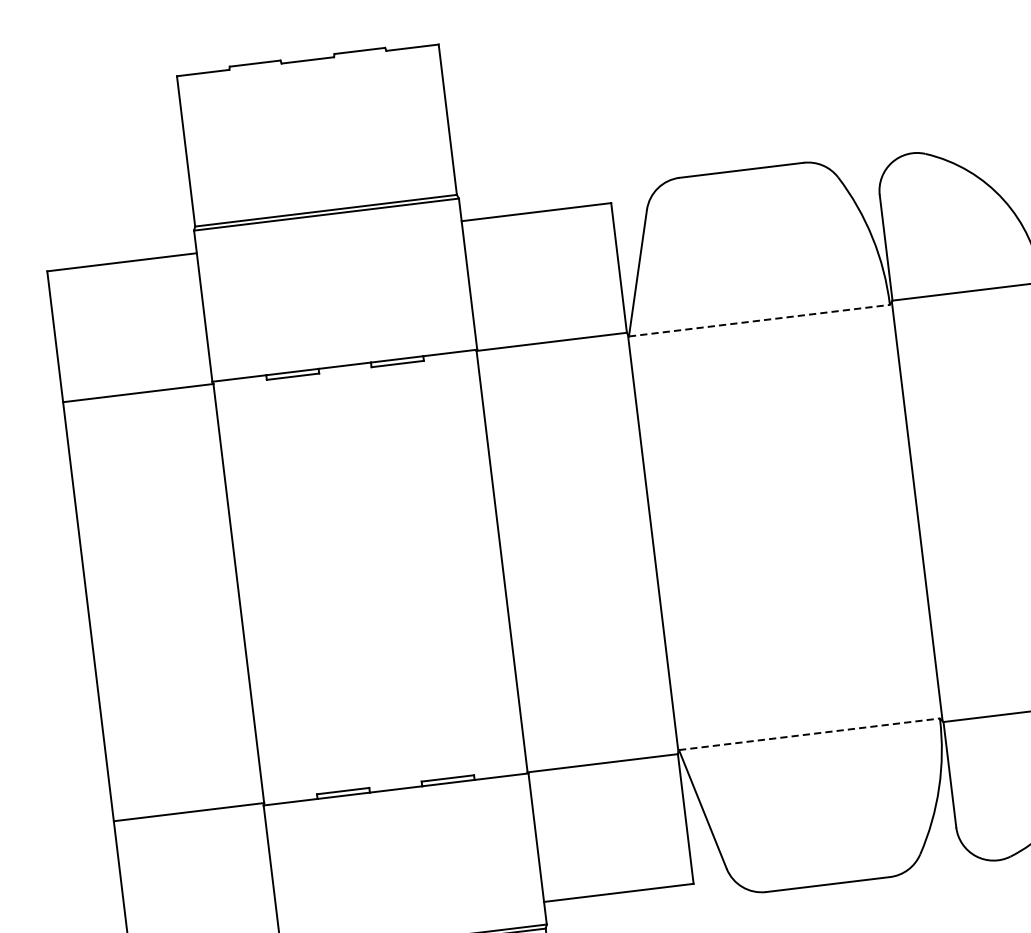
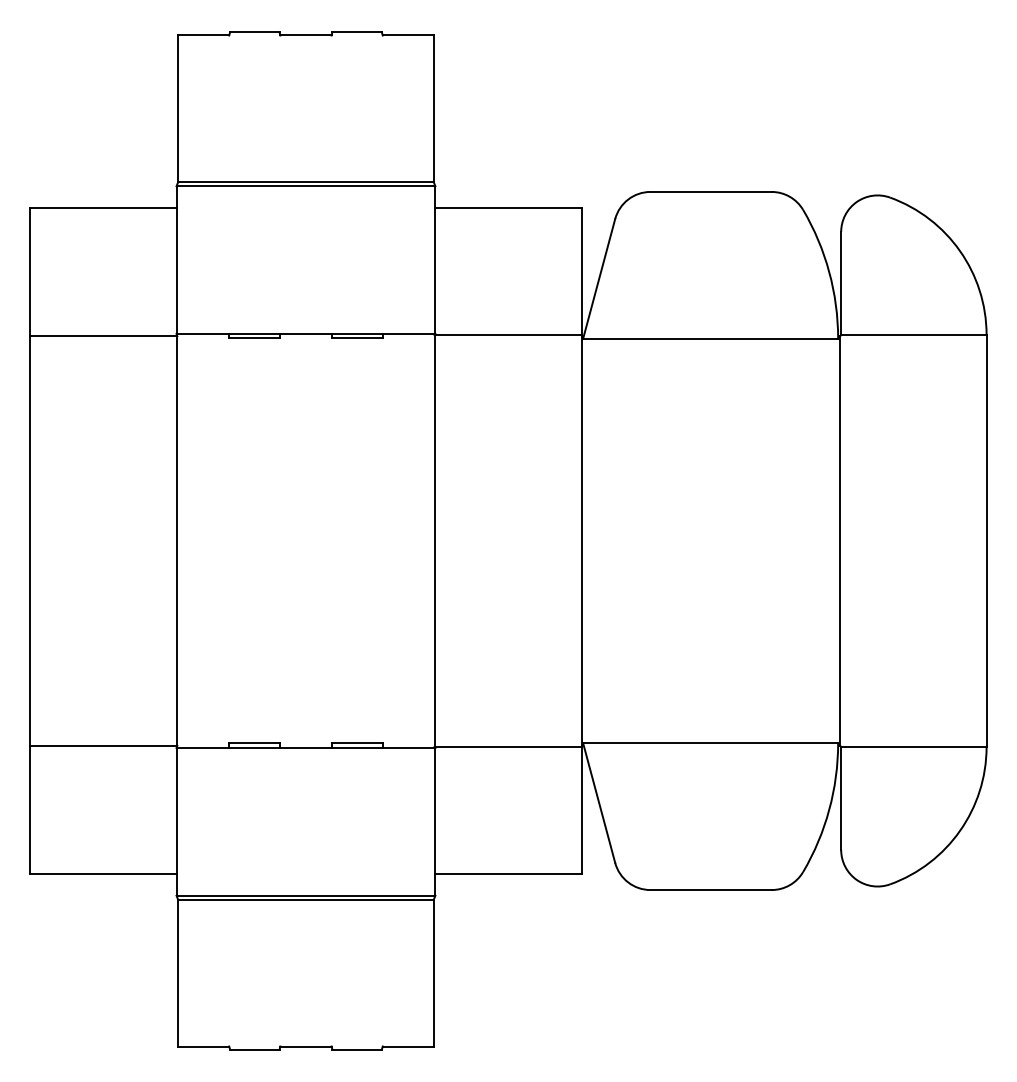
line: (759, 320) -> (710, 338), dashed -> solid
line: (809, 734) -> (710, 743), dashed -> solid

